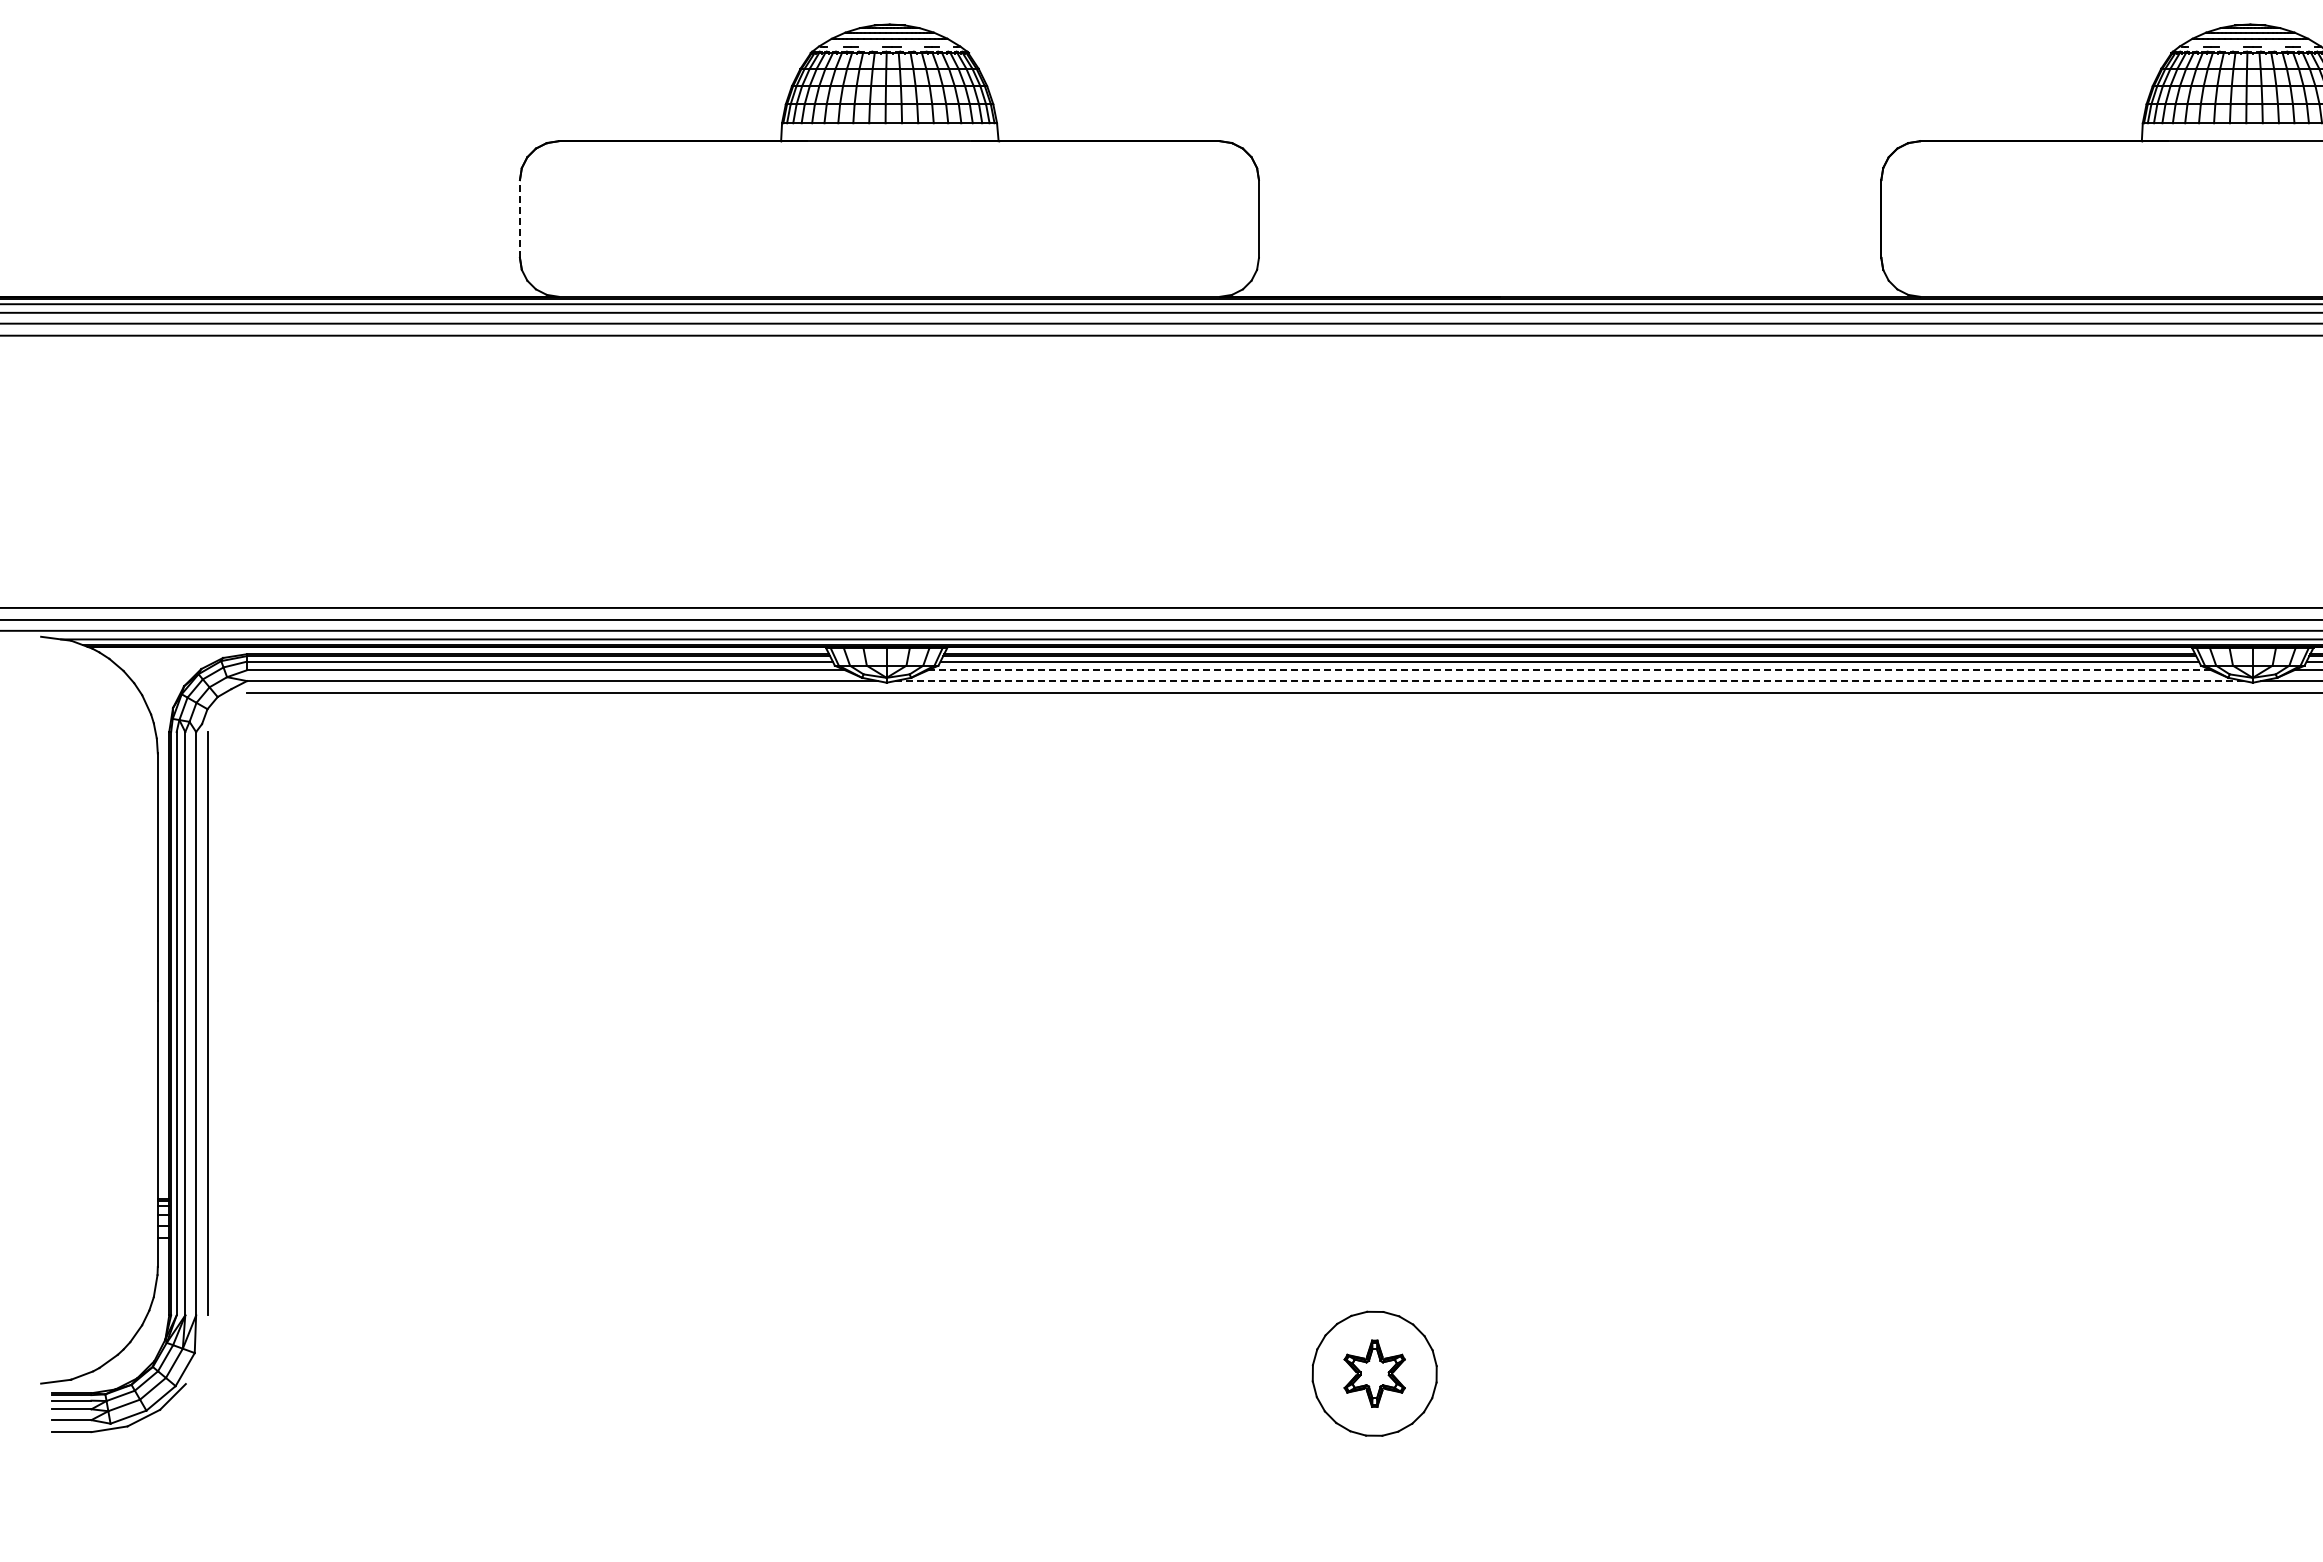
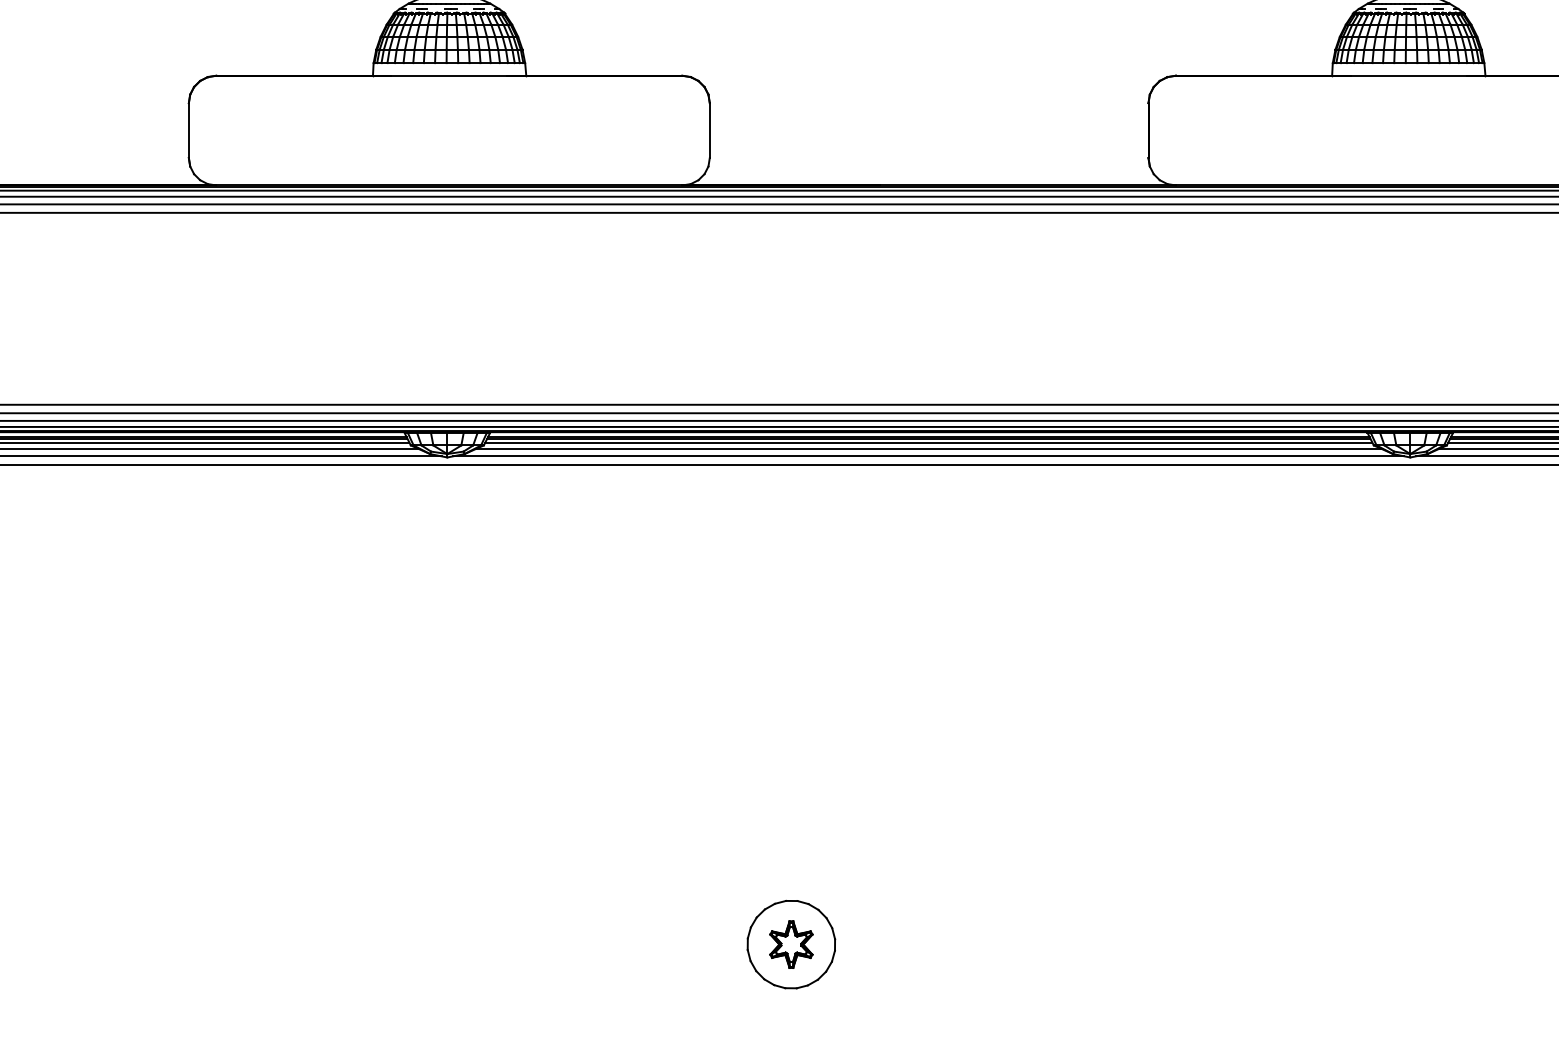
line: (519, 219) -> (188, 130), dashed -> solid
line: (1569, 670) -> (928, 448), dashed -> solid
line: (1569, 681) -> (928, 456), dashed -> solid

